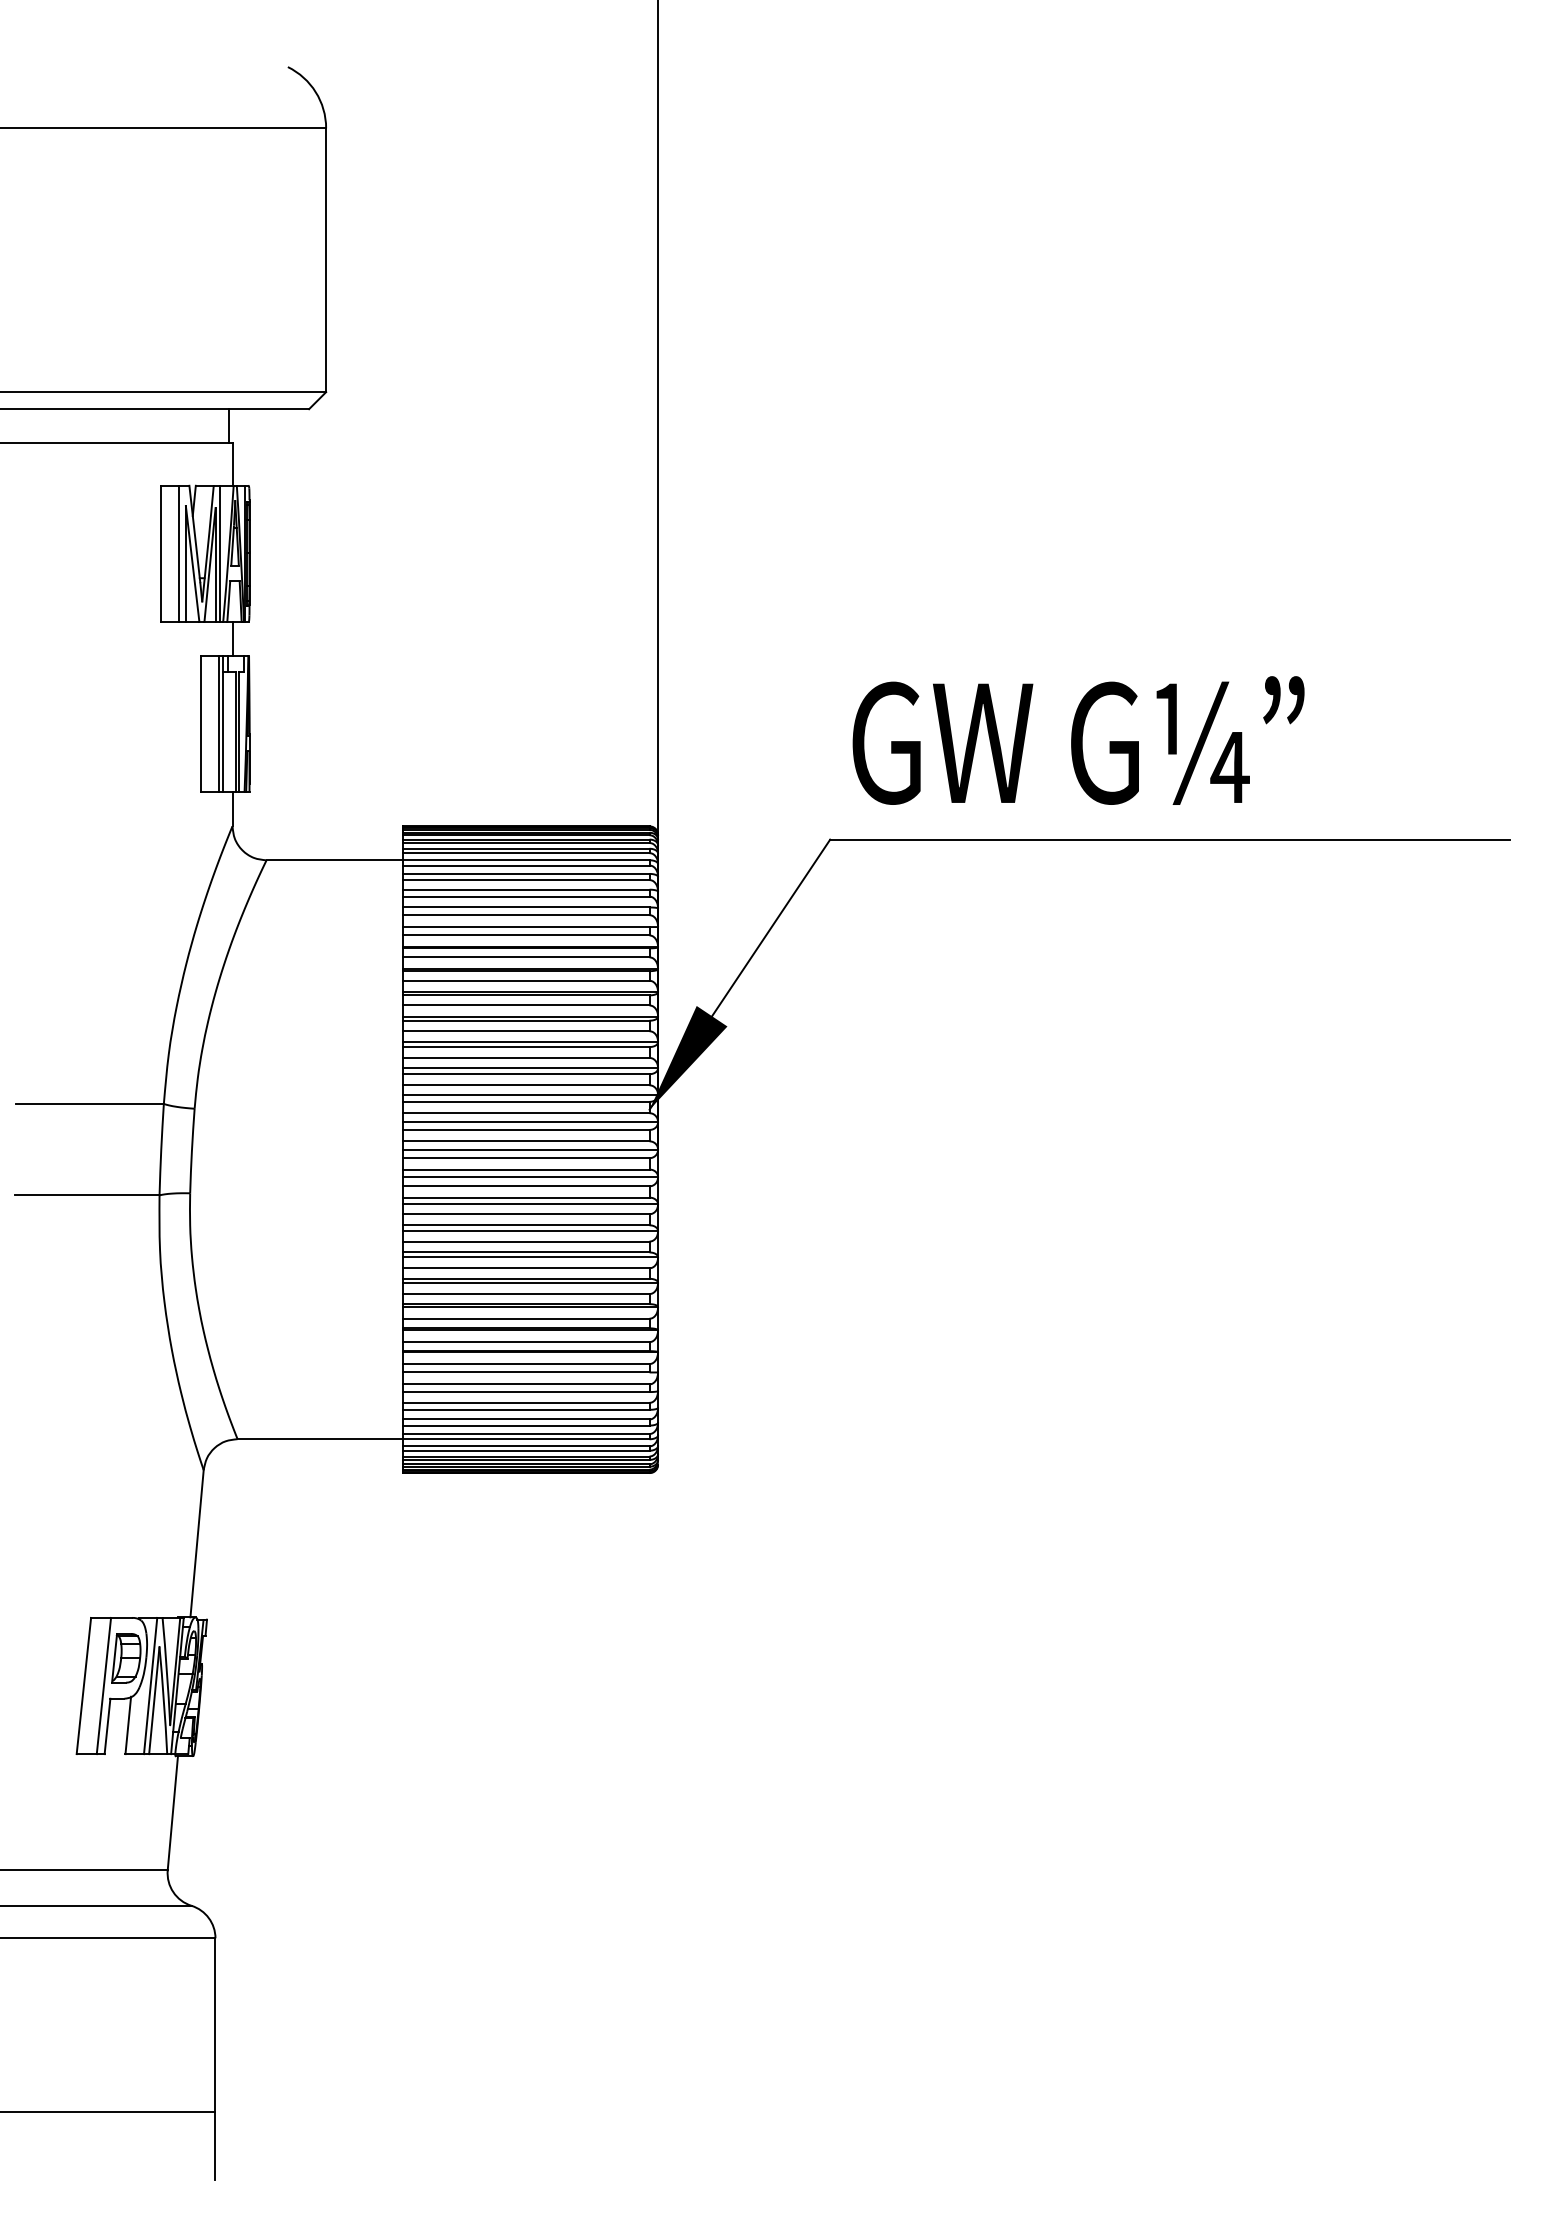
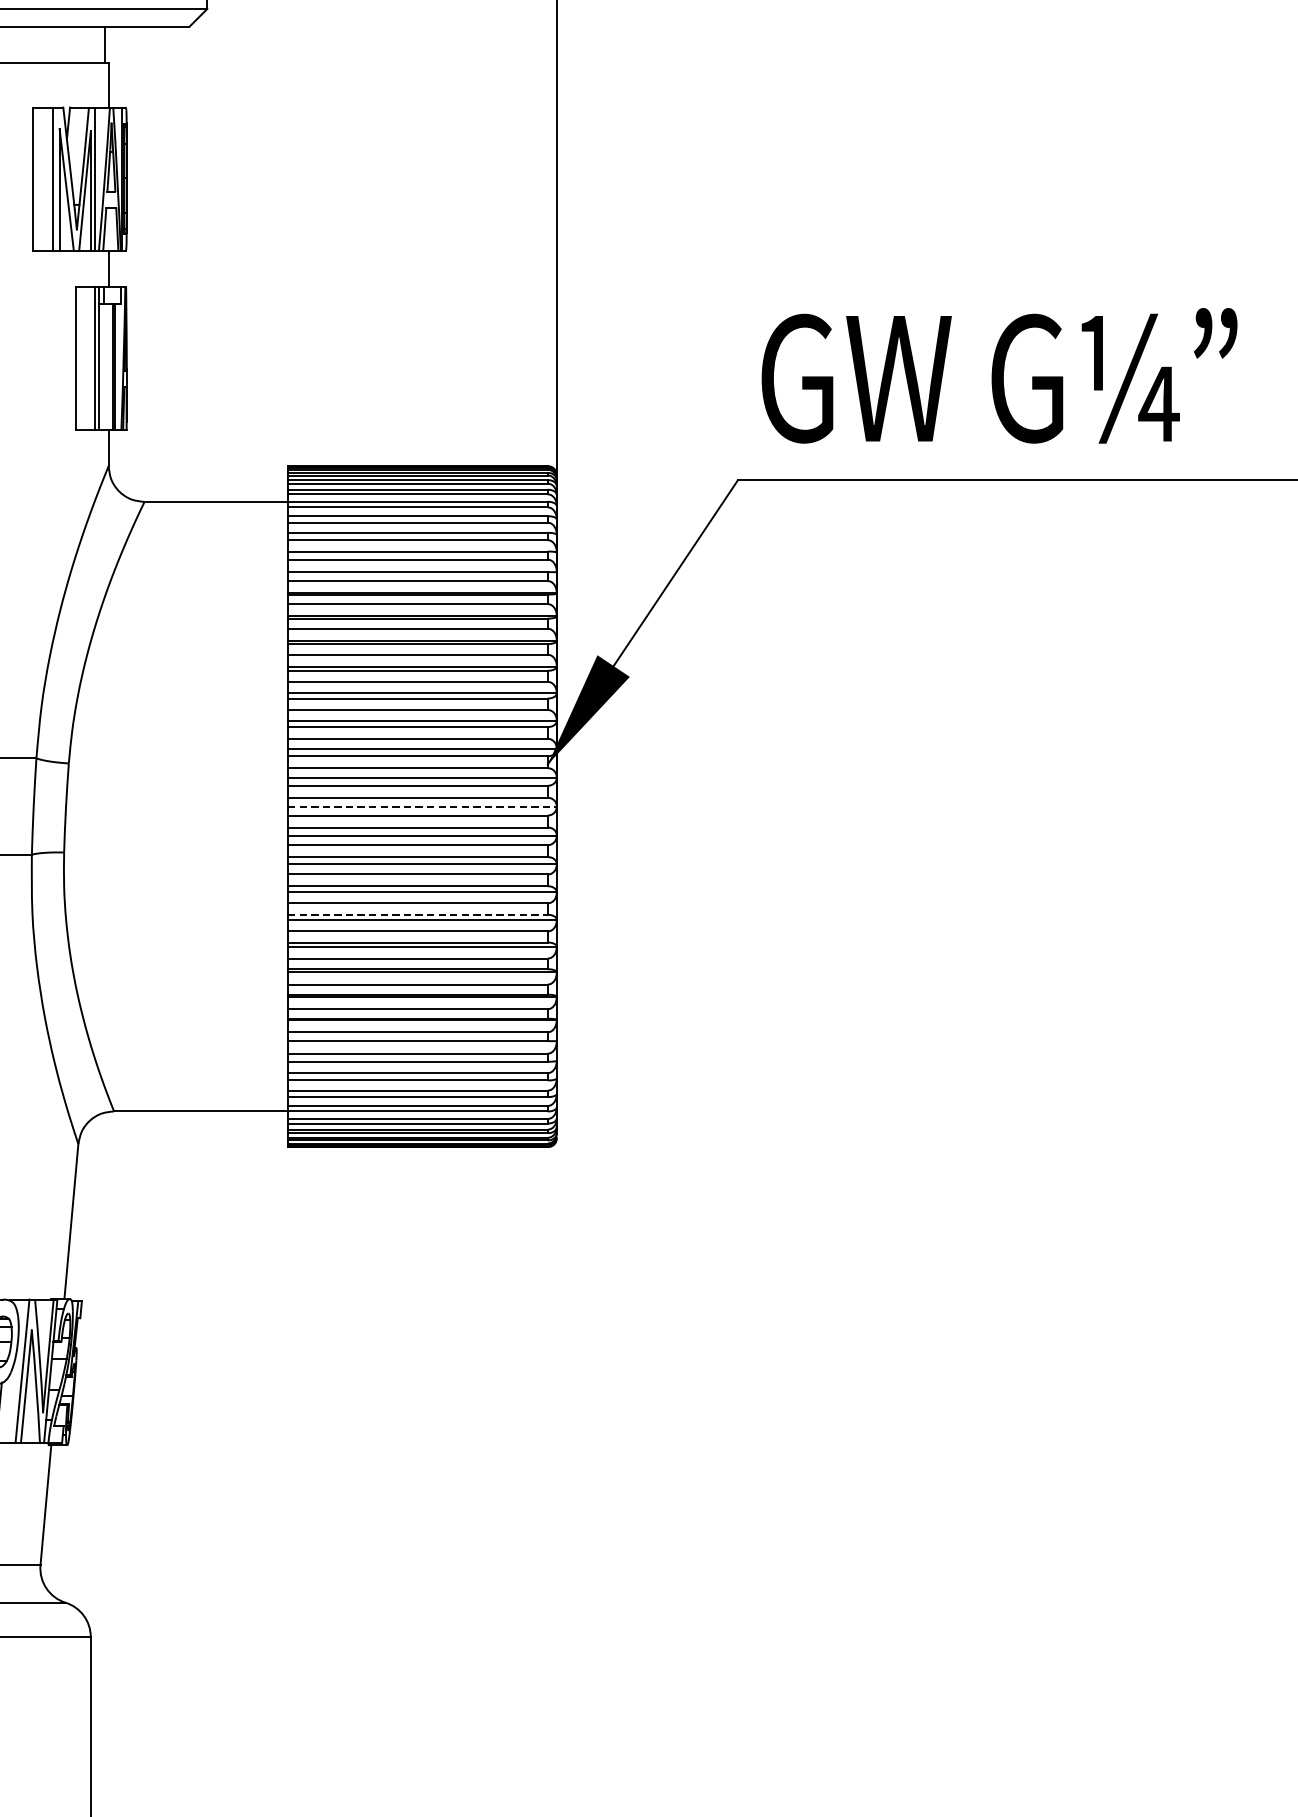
line: (530, 1149) -> (422, 806), solid -> dashed
line: (526, 1252) -> (418, 914), solid -> dashed

